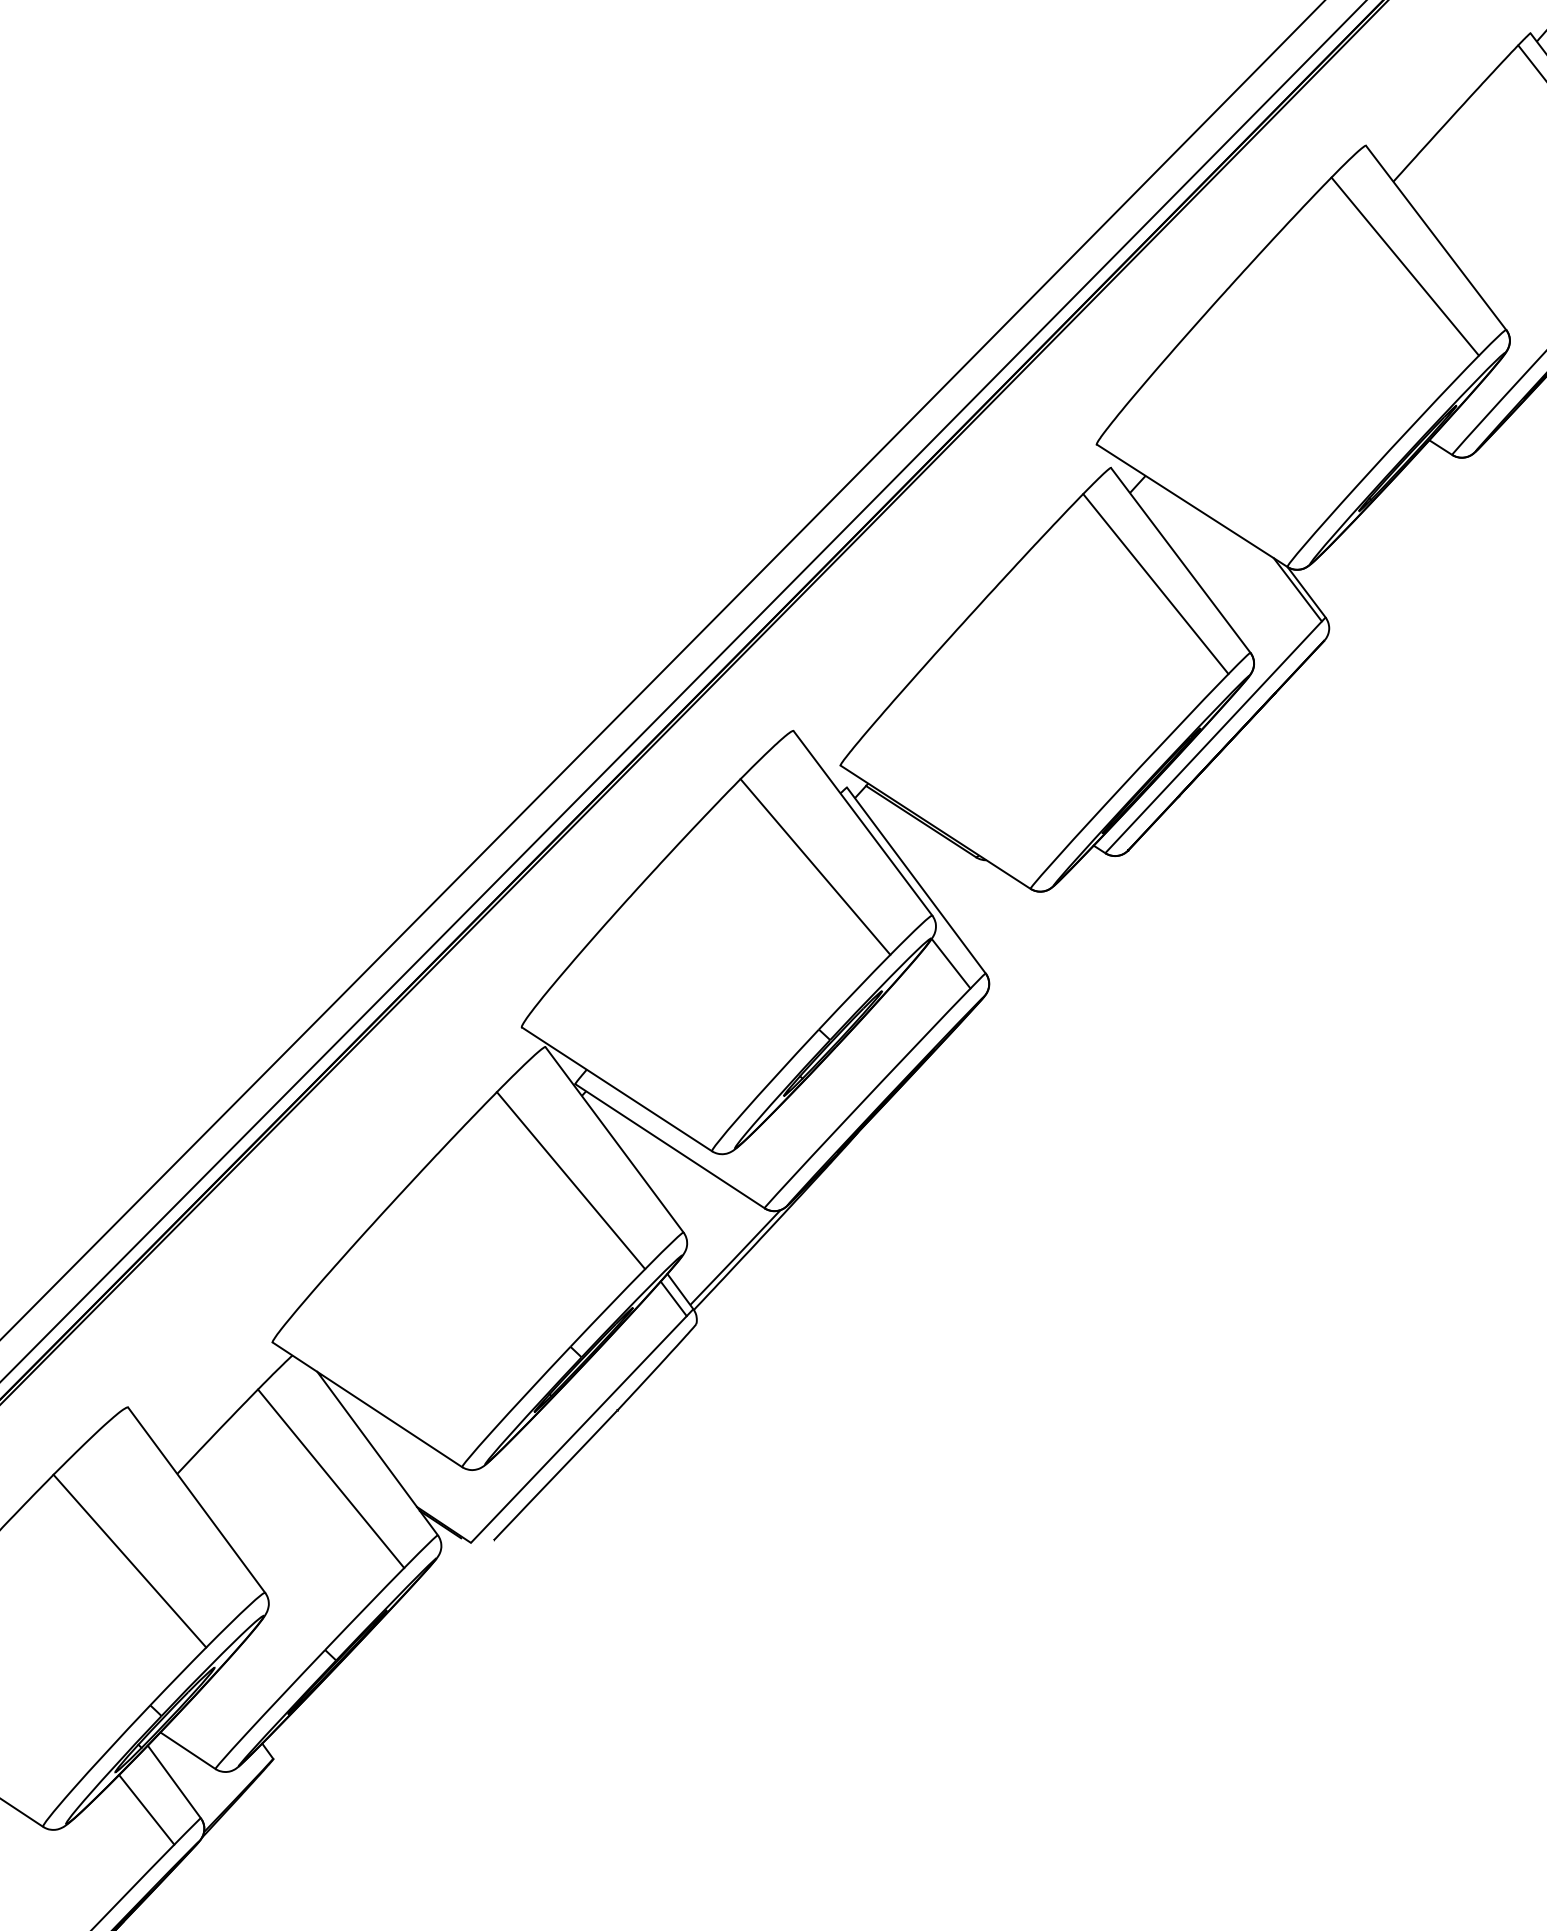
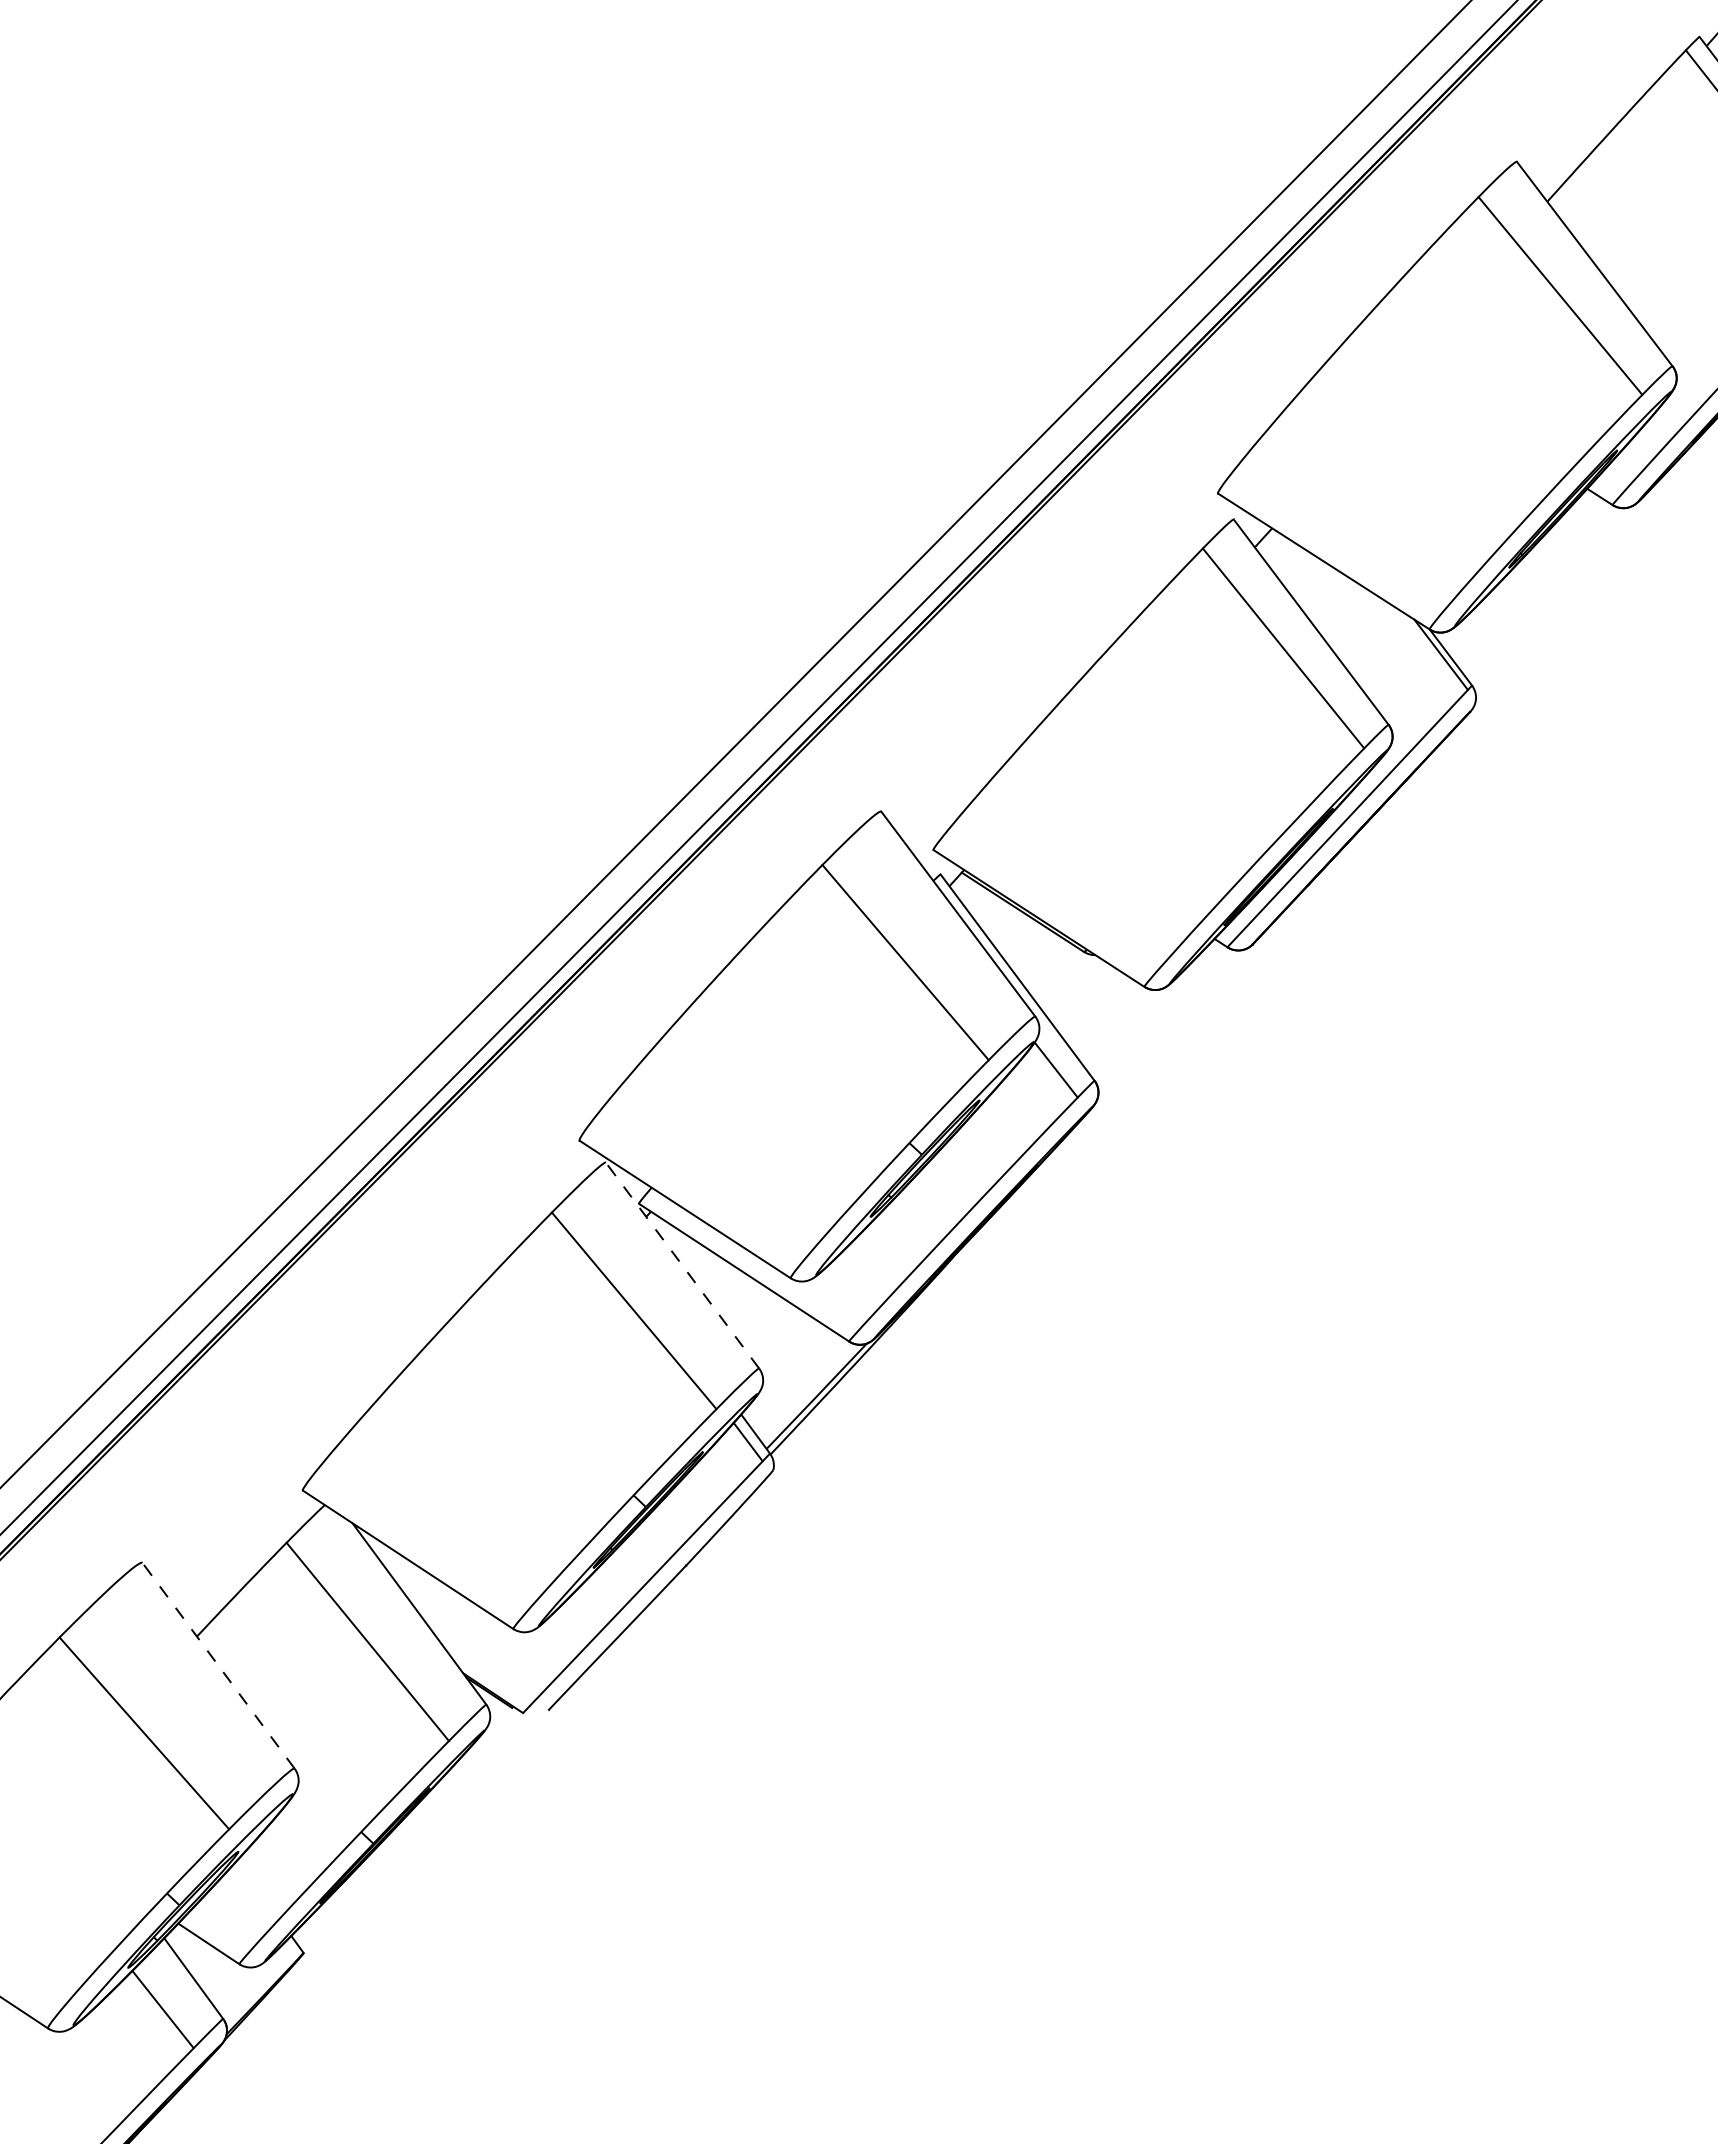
line: (614, 1139) -> (682, 1265), solid -> dashed
line: (196, 1500) -> (218, 1665), solid -> dashed

